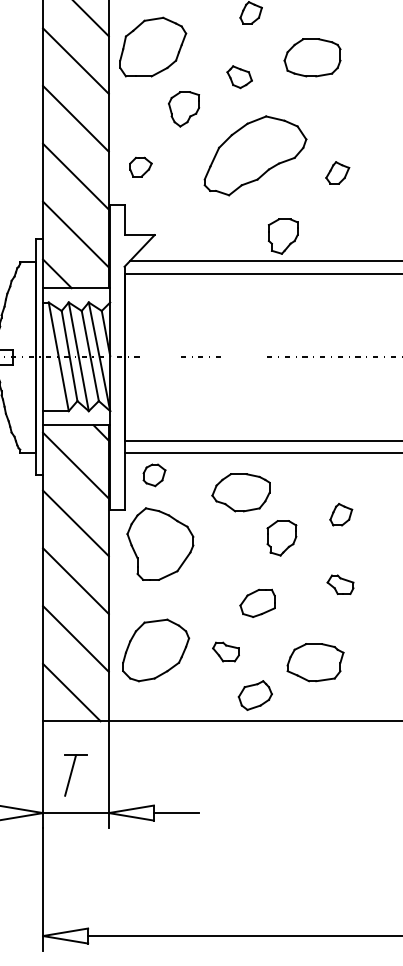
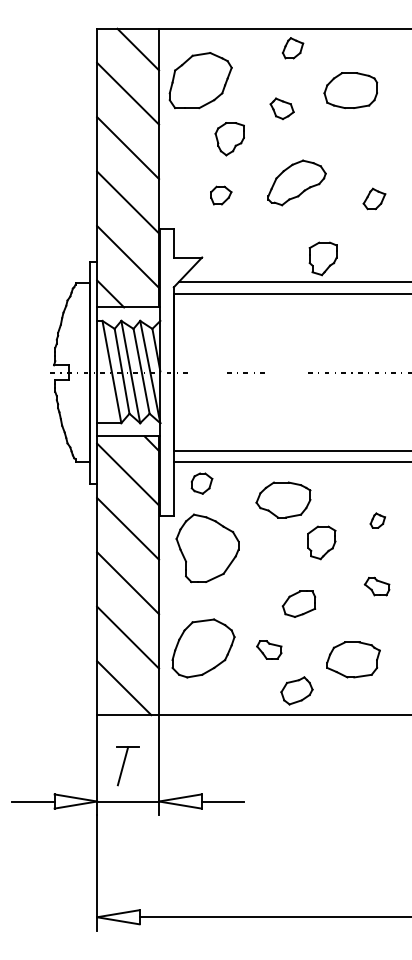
part: (254, 155) -> (296, 182), size x0.6
part: (141, 167) -> (221, 195), moved
part: (340, 514) -> (377, 520), size x0.7

